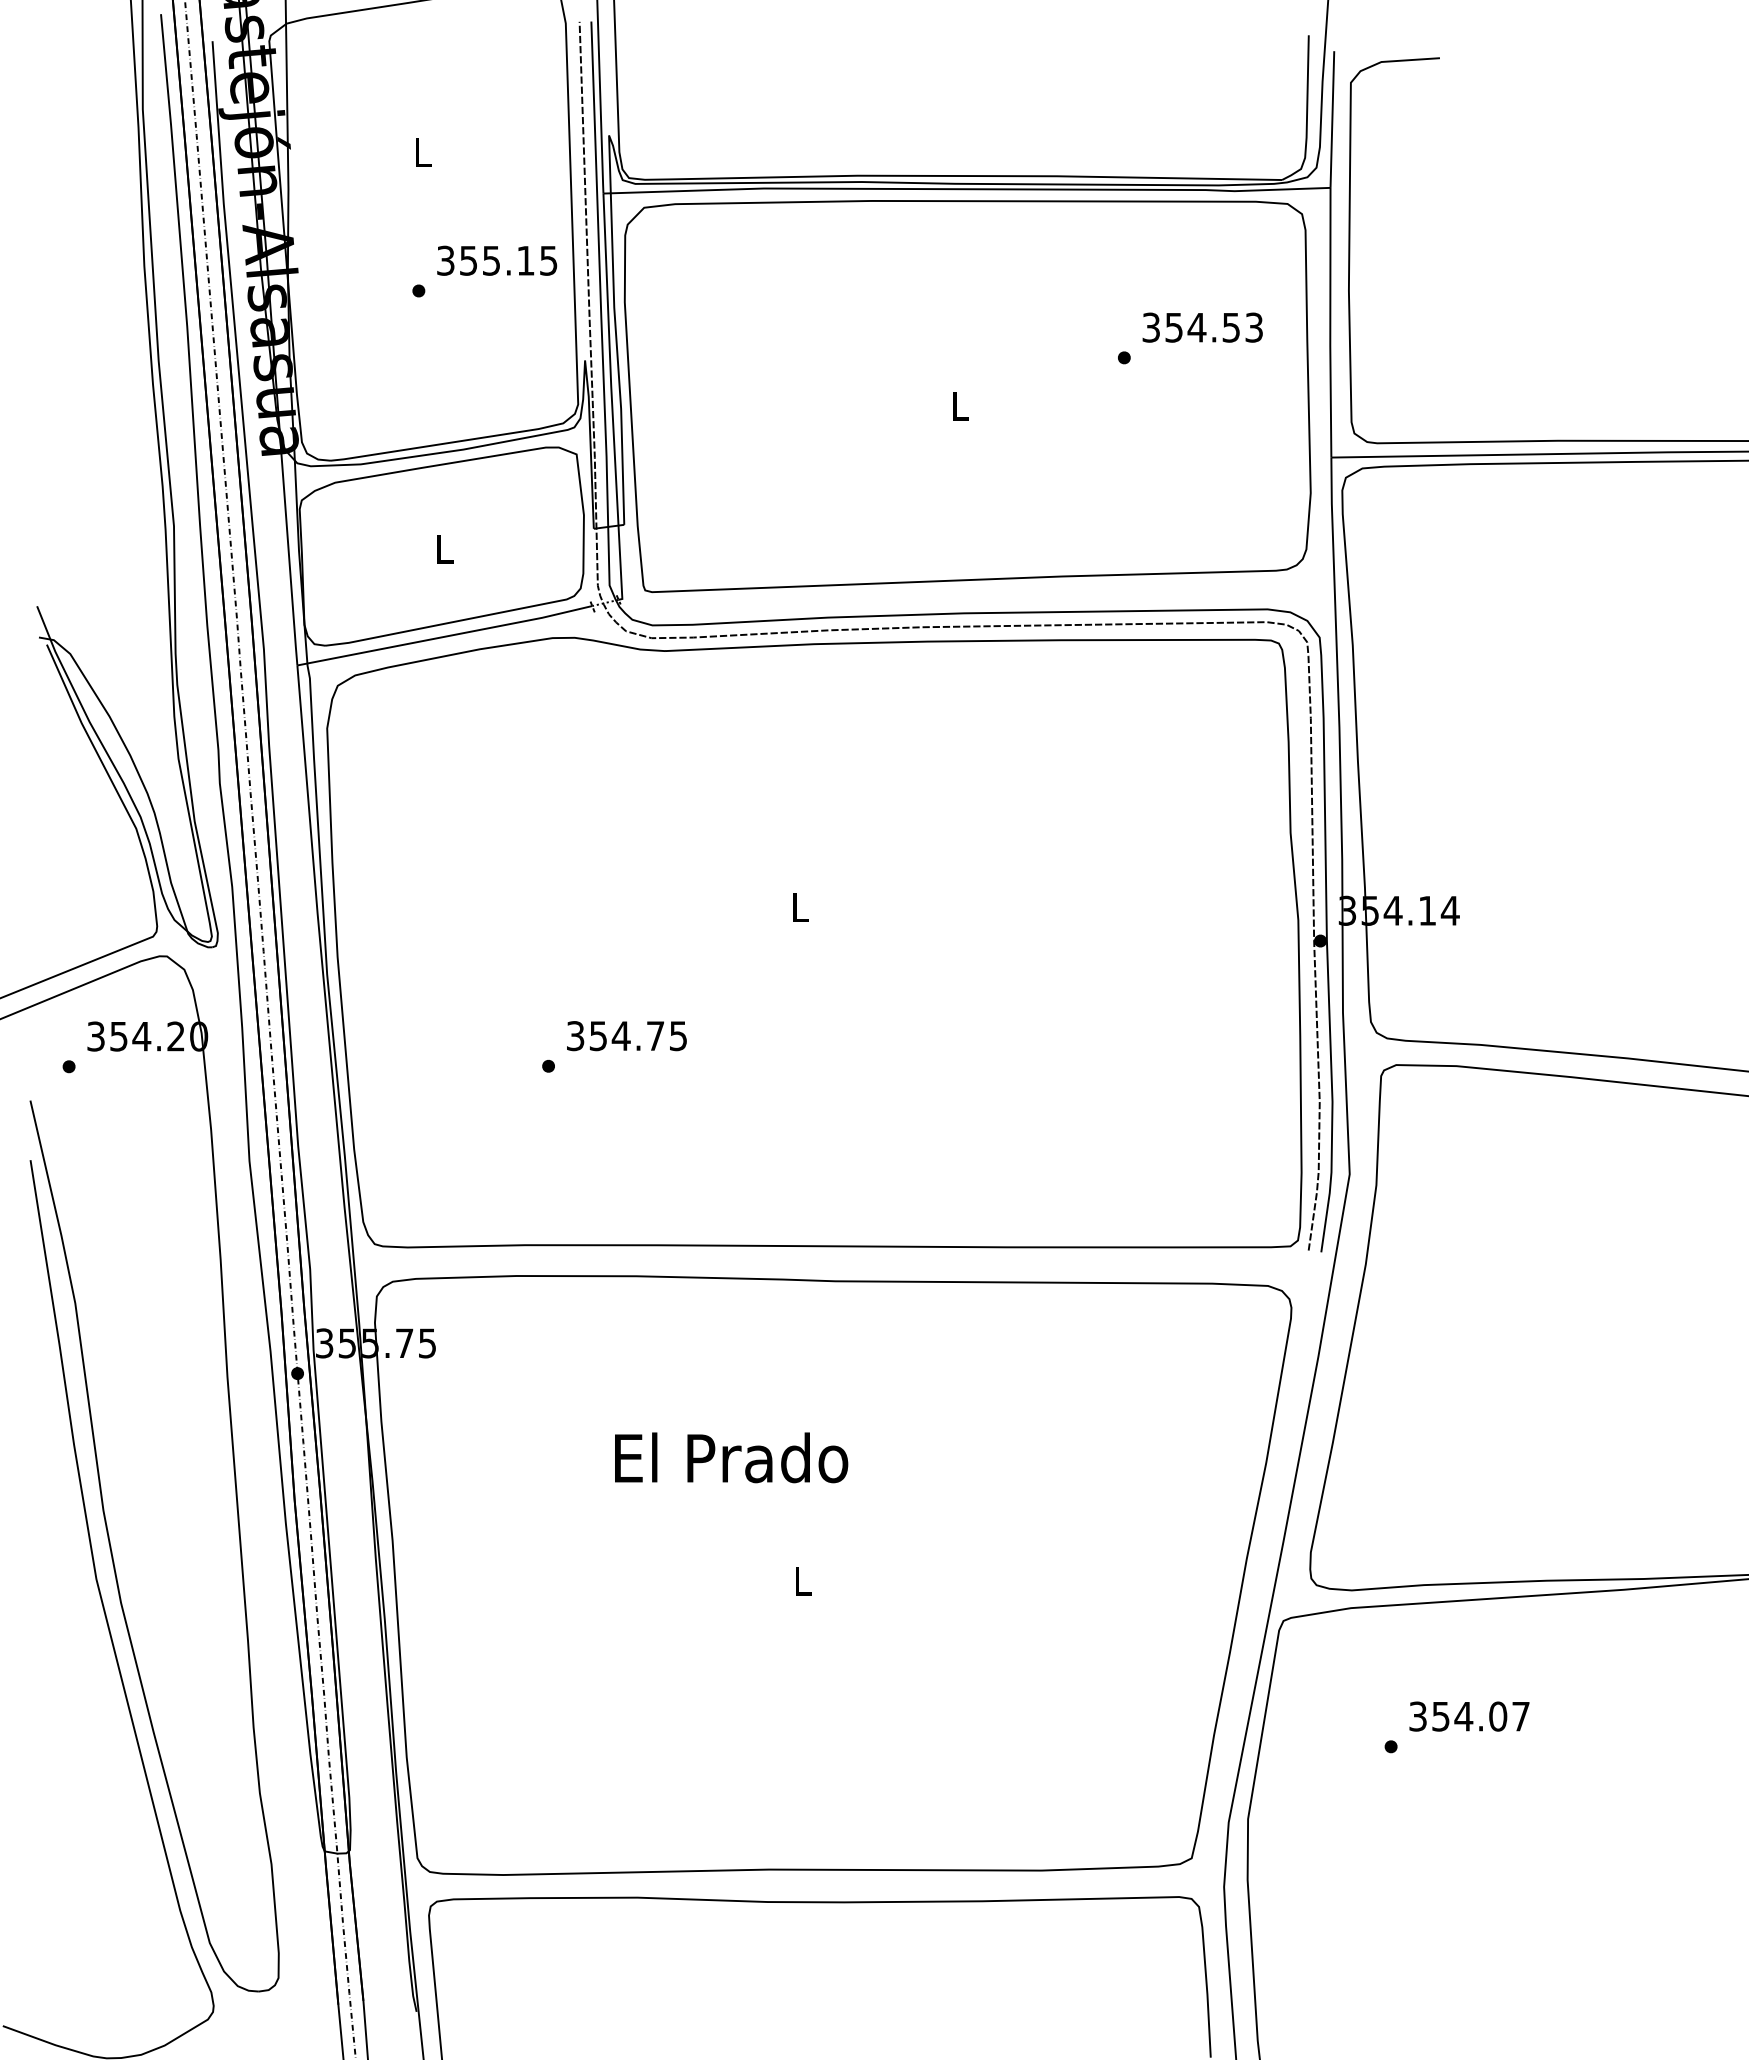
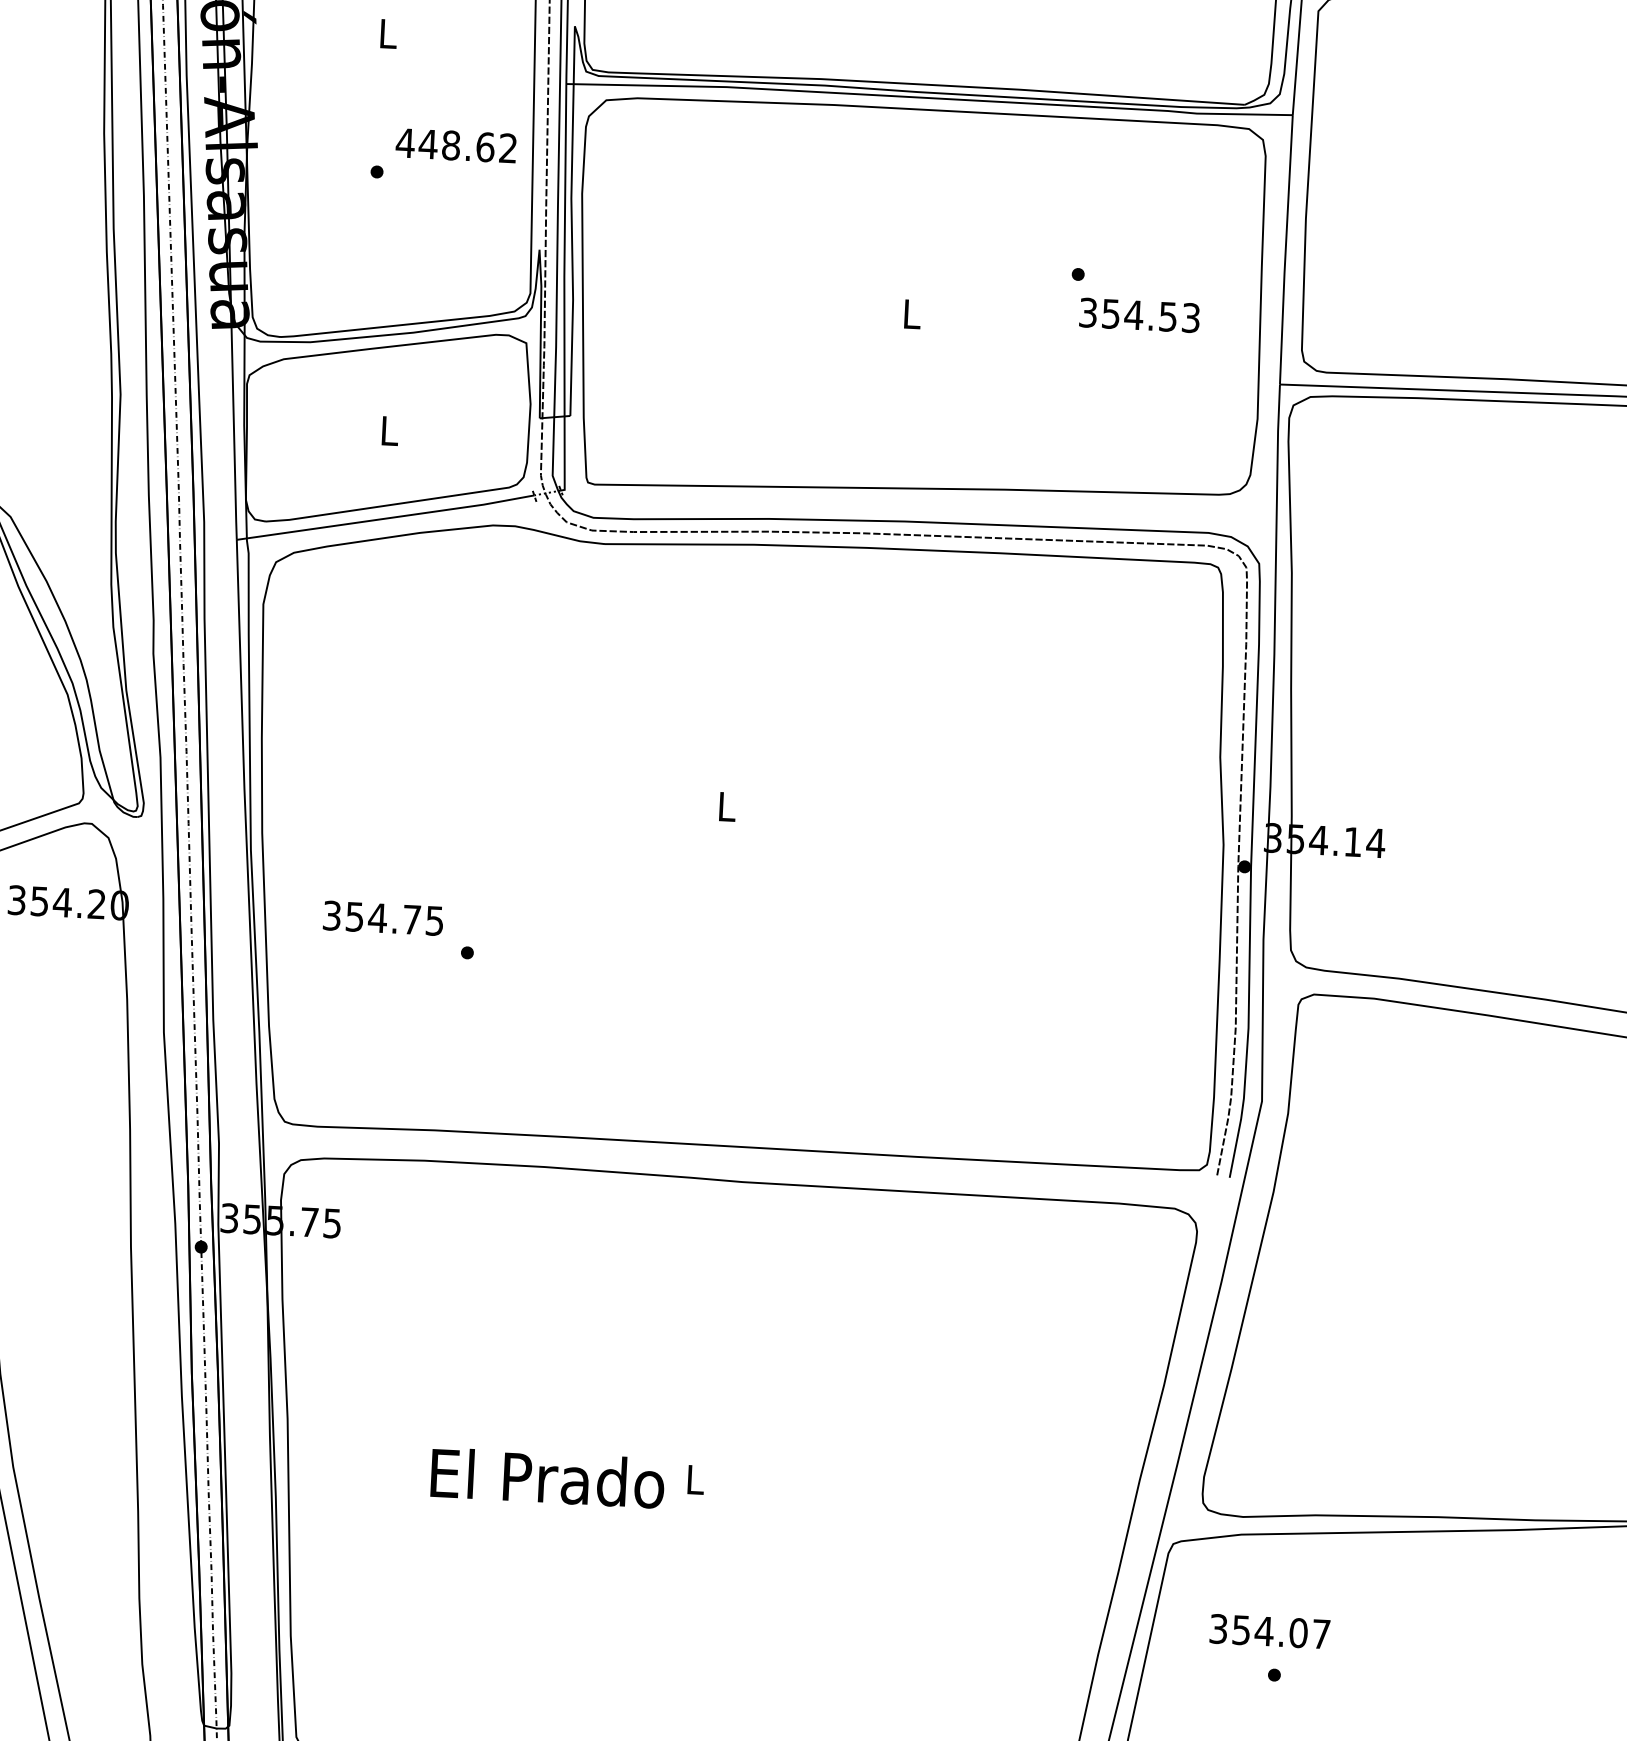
text: (496, 260) -> (456, 145), 355.15 -> 448.62
text: (1202, 327) -> (1139, 315), moved
text: (626, 1036) -> (382, 918), moved
text: (731, 1457) -> (547, 1477), moved
text: (1469, 1716) -> (1270, 1631), moved

